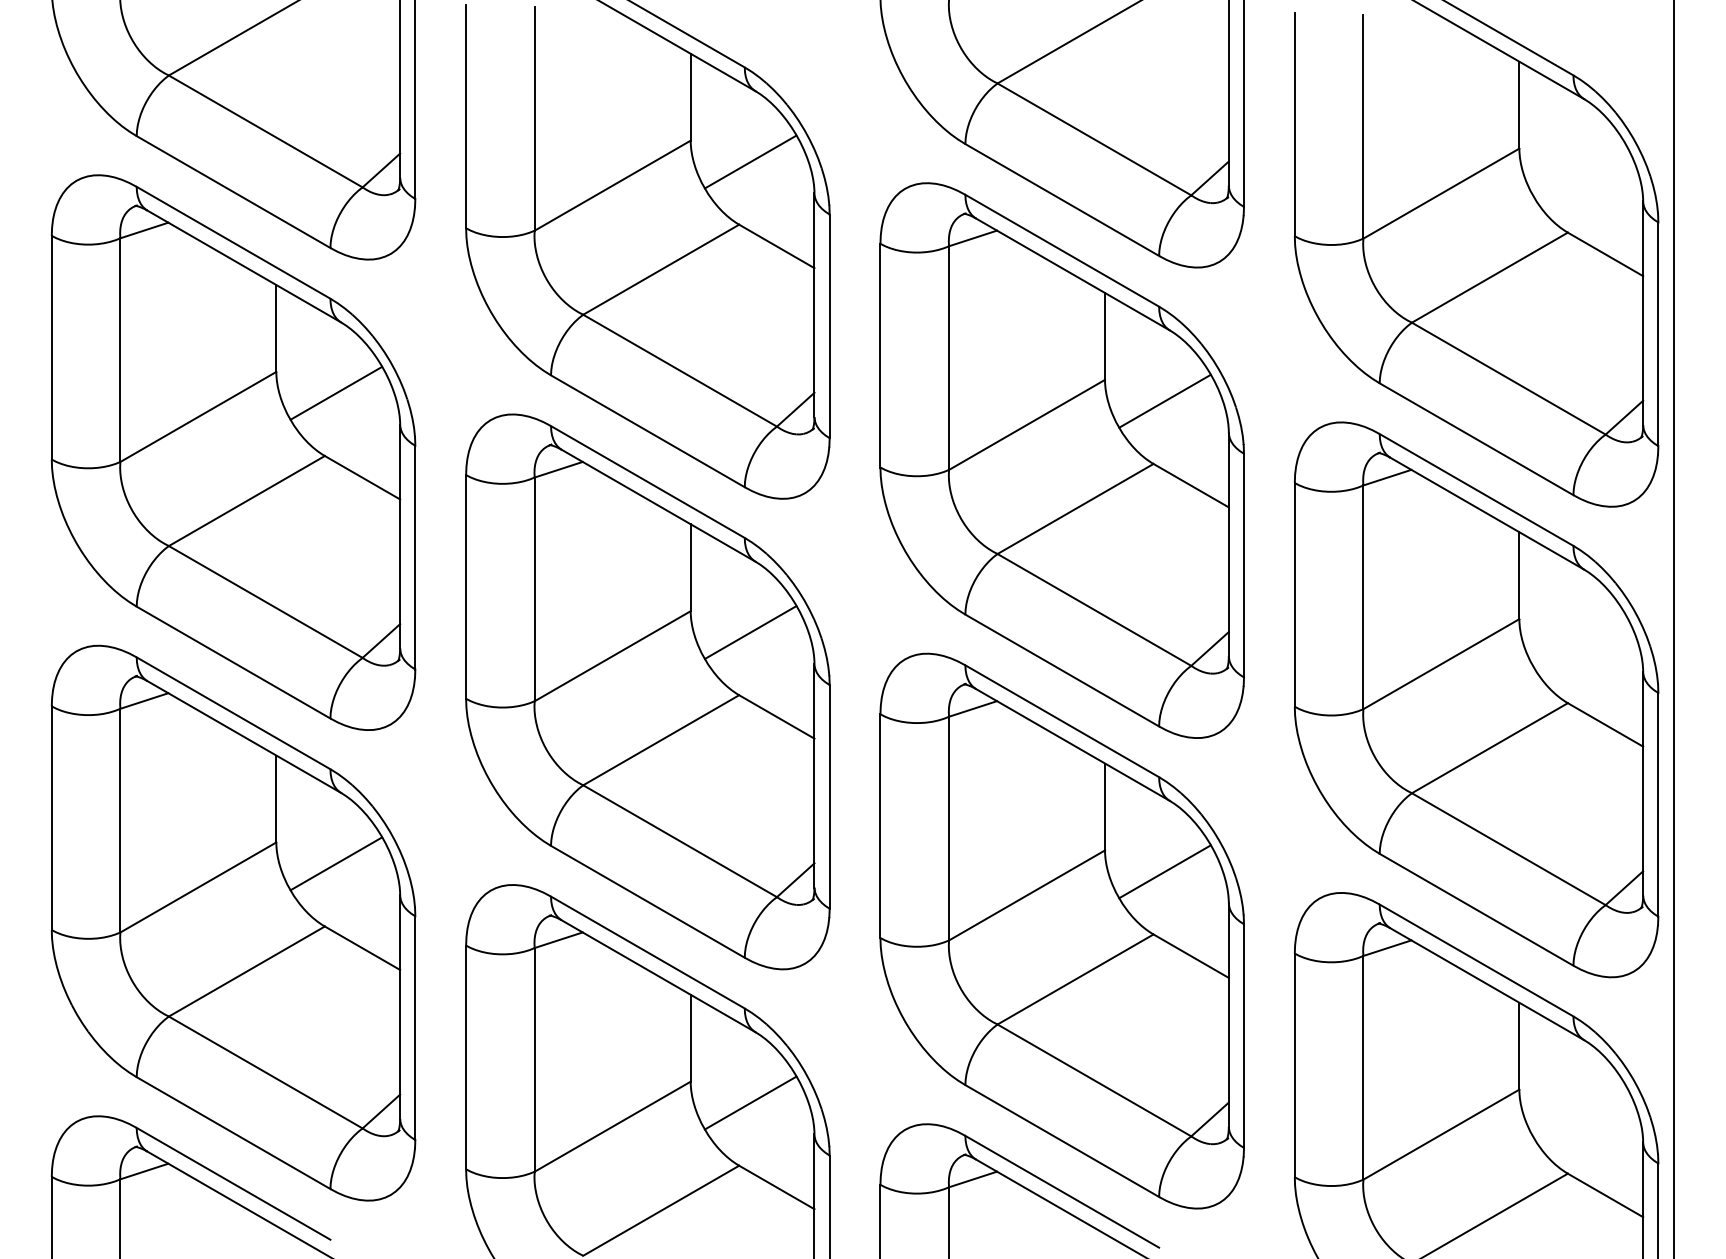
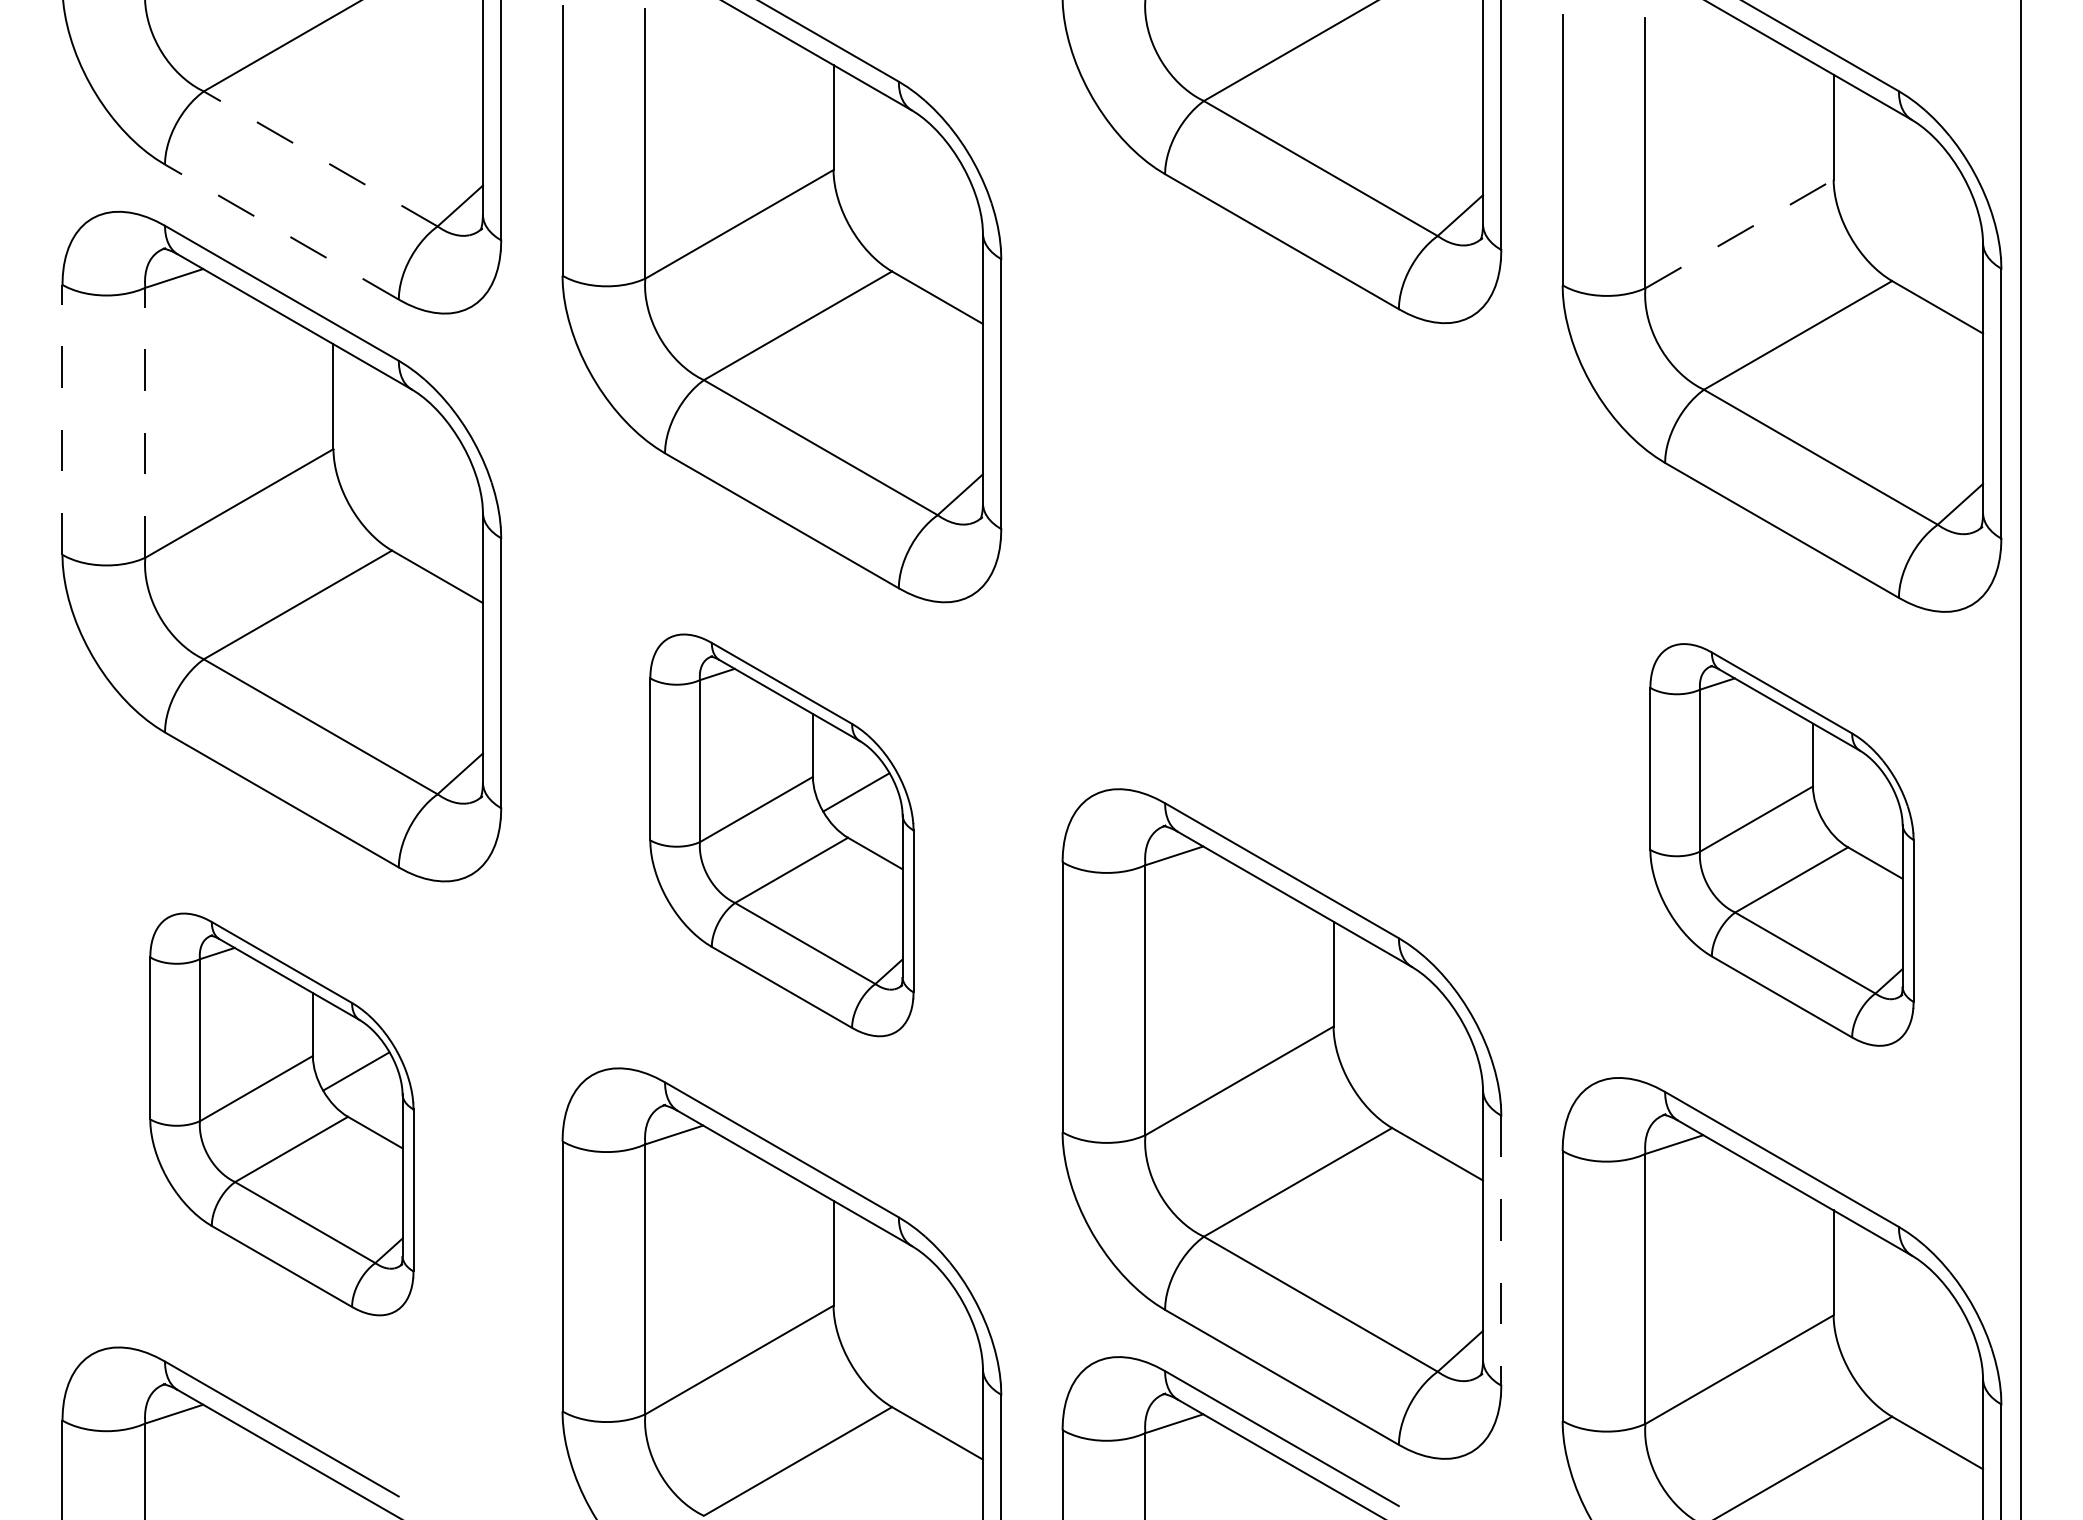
line: (265, 131) -> (320, 158), solid -> dashed
line: (750, 161) -> (905, 195), removed
line: (233, 192) -> (281, 232), solid -> dashed
line: (1441, 193) -> (1739, 233), solid -> dashed
line: (51, 347) -> (62, 419), solid -> dashed
line: (120, 349) -> (145, 422), solid -> dashed
line: (336, 392) -> (405, 474), removed
part: (1061, 460) -> (1281, 555), removed
part: (647, 692) -> (781, 835), size x0.6
part: (1476, 699) -> (1781, 844), size x0.6
line: (1164, 871) -> (1405, 1052), removed
part: (233, 923) -> (281, 1114), size x0.6
line: (1244, 1035) -> (1501, 1250), solid -> dashed
line: (750, 1103) -> (905, 1331), removed

